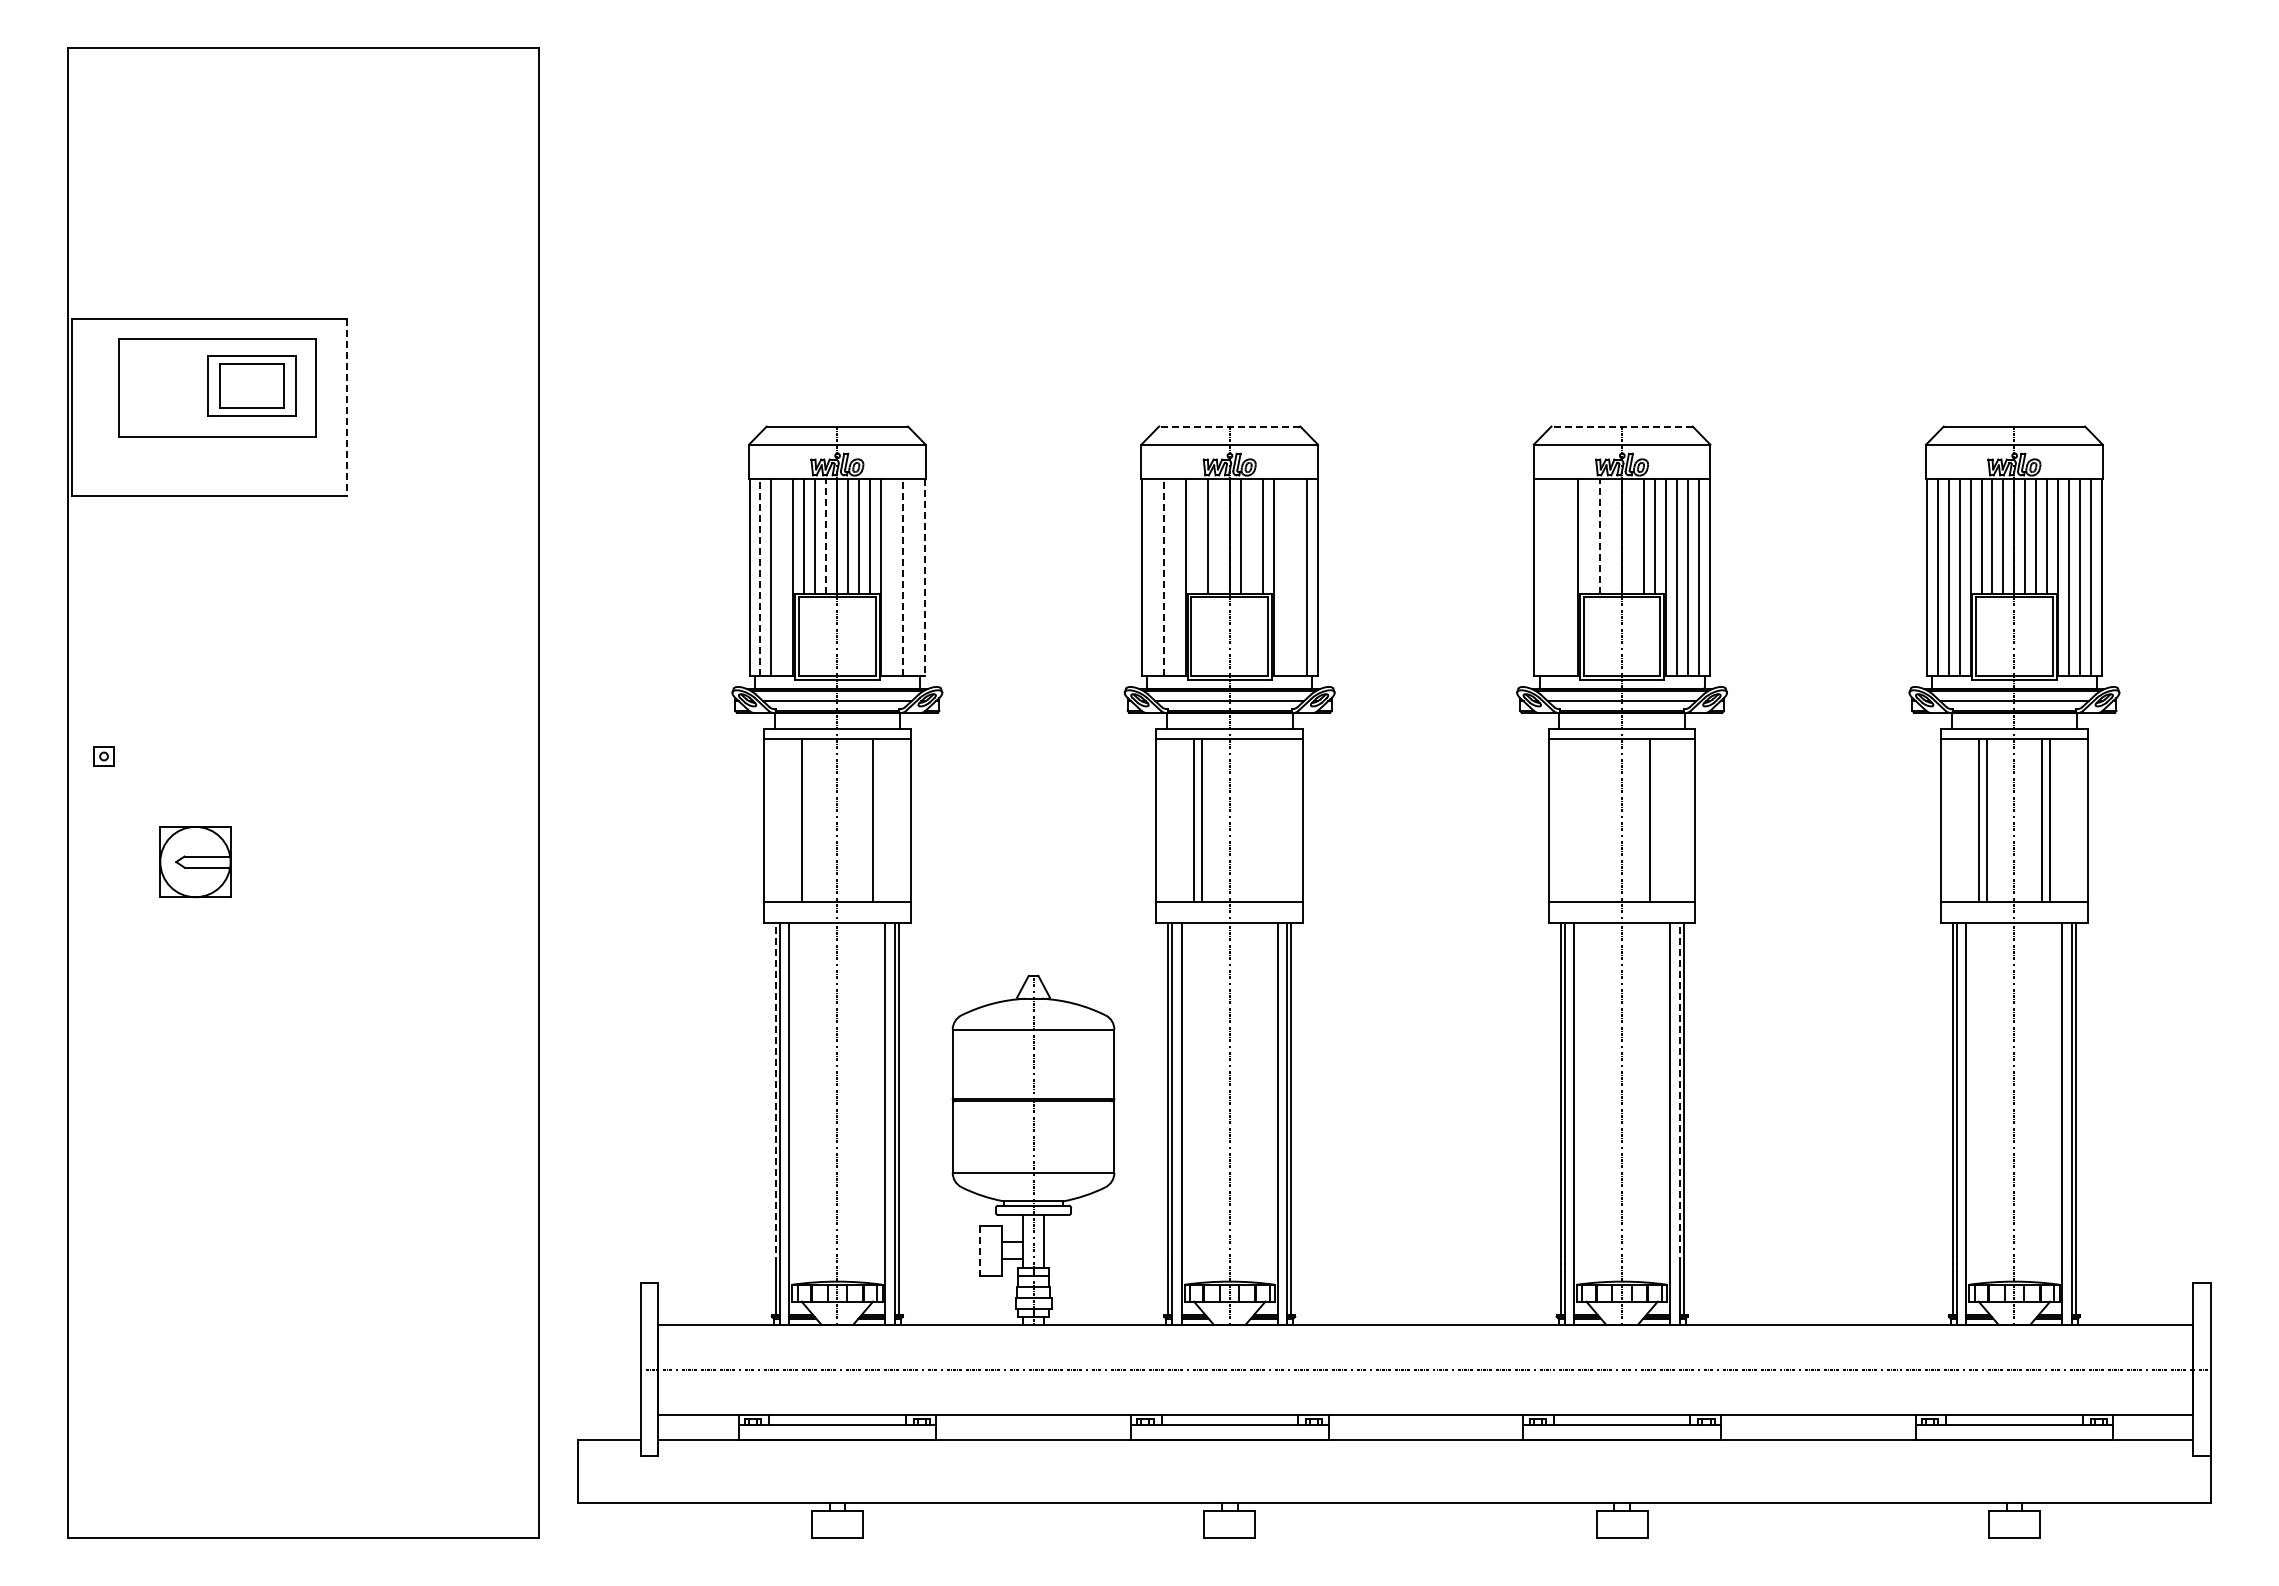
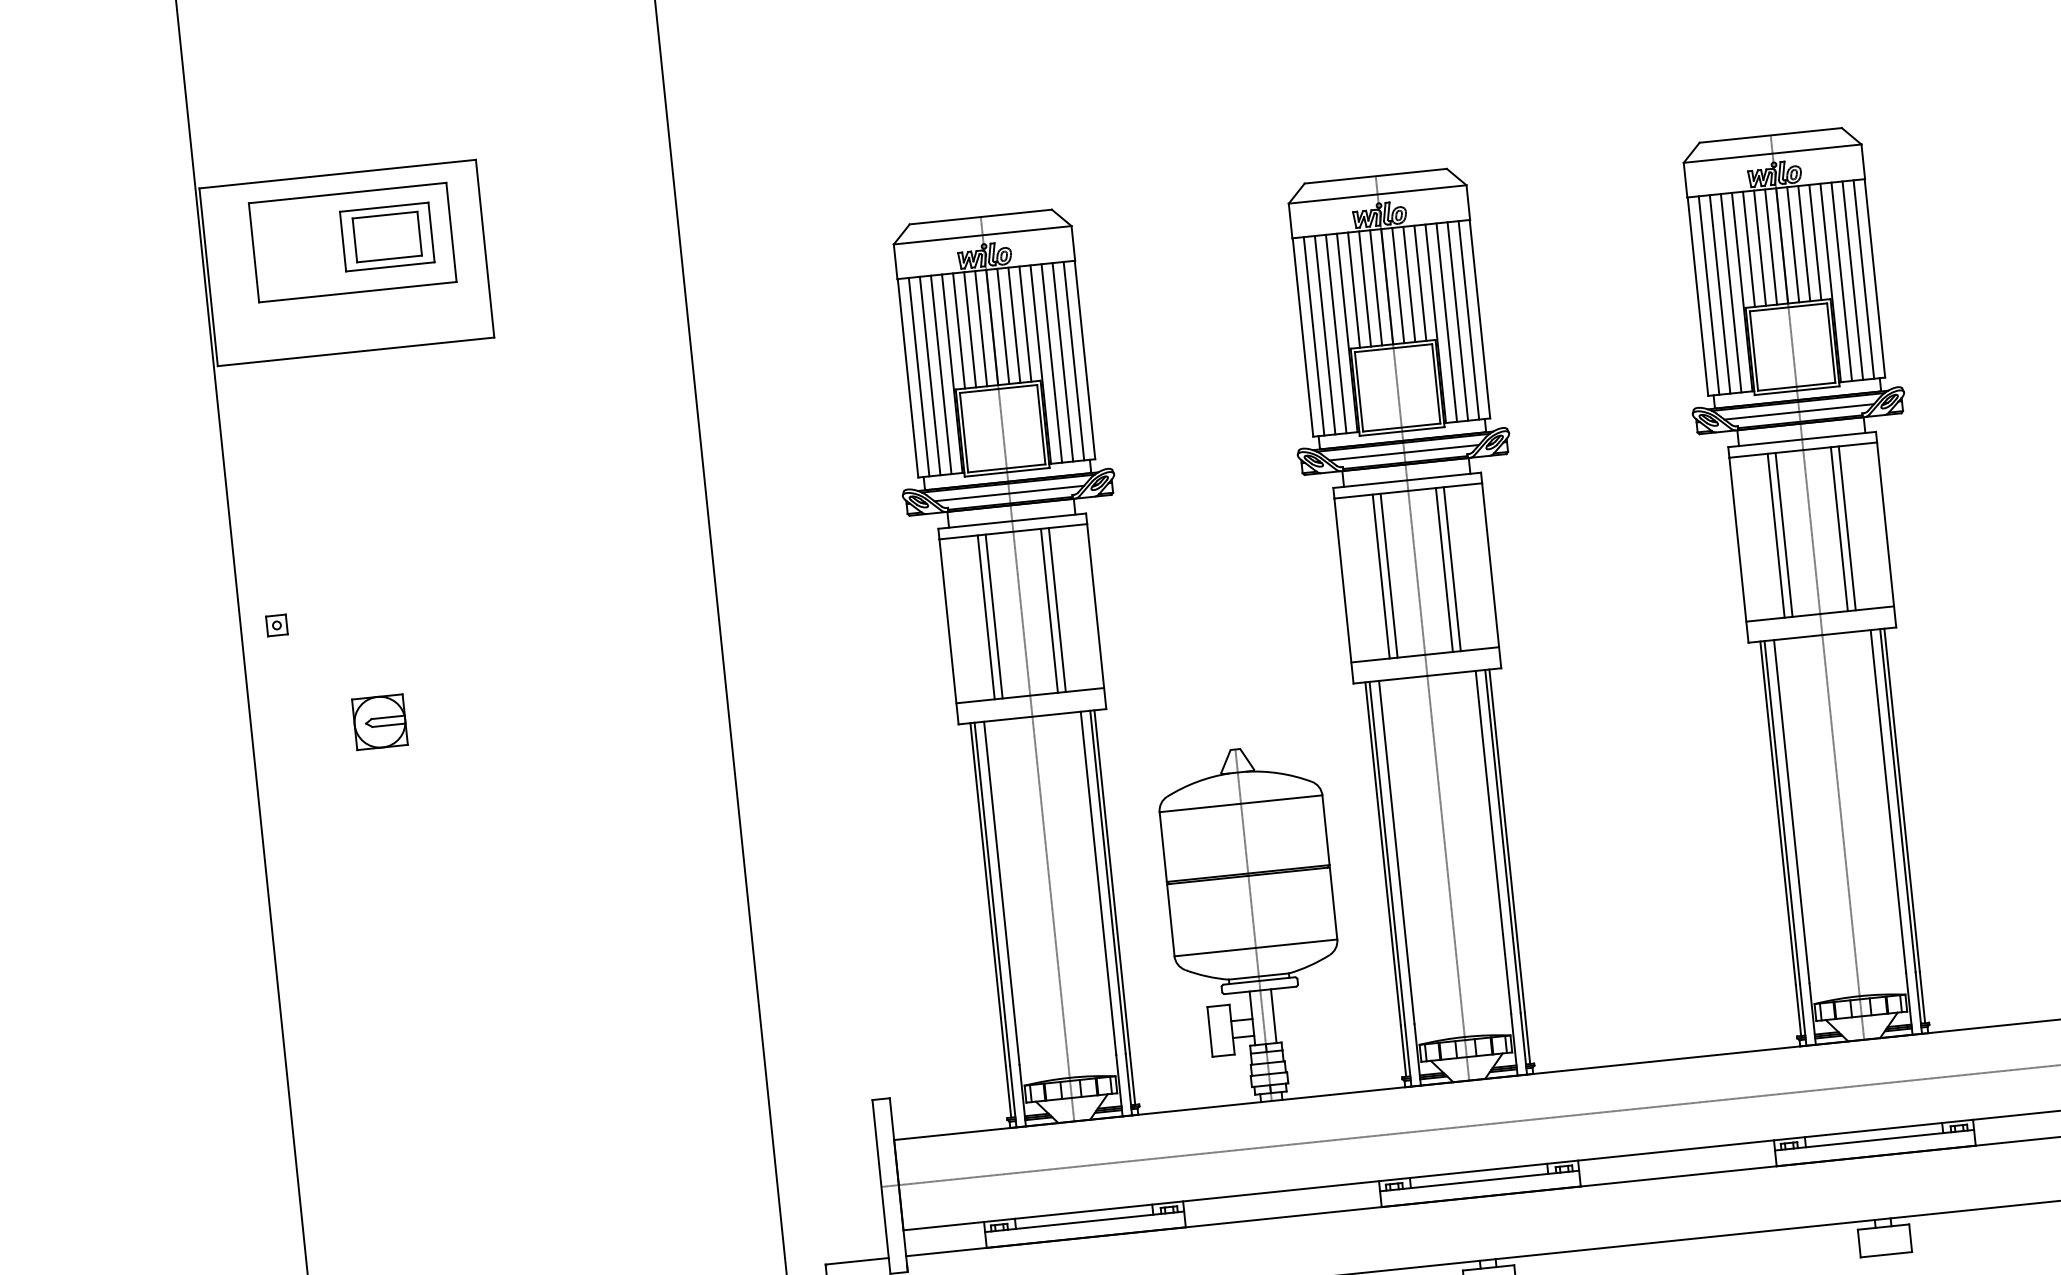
line: (346, 407) -> (484, 248), dashed -> solid
line: (1229, 426) -> (1375, 176), dashed -> solid
line: (1622, 426) -> (1771, 135), dashed -> solid
line: (826, 535) -> (981, 327), dashed -> solid
line: (1600, 535) -> (1760, 247), dashed -> solid
line: (1196, 536) -> (1353, 290), added
line: (1218, 536) -> (1375, 288), added
line: (1251, 536) -> (1409, 284), added
line: (1589, 536) -> (1749, 249), added
line: (1611, 536) -> (1771, 247), added
line: (1633, 536) -> (1793, 244), added
line: (760, 577) -> (919, 377), dashed -> solid
line: (782, 577) -> (941, 374), added
line: (892, 577) -> (1052, 363), added
line: (903, 577) -> (1063, 362), dashed -> solid
line: (914, 577) -> (1074, 360), added
line: (925, 577) -> (1085, 359), dashed -> solid
line: (1152, 577) -> (1313, 336), added
line: (1163, 577) -> (1324, 335), dashed -> solid
line: (1174, 577) -> (1335, 333), added
line: (1284, 577) -> (1446, 322), added
line: (1295, 577) -> (1457, 321), added
line: (1545, 577) -> (1709, 295), added
line: (1556, 577) -> (1720, 294), added
line: (1567, 577) -> (1731, 293), added
line: (809, 820) -> (993, 616), added
line: (864, 820) -> (1049, 610), added
line: (1257, 820) -> (1444, 569), added
line: (1265, 820) -> (1452, 569), added
line: (1586, 820) -> (1775, 535), added
line: (1594, 820) -> (1783, 534), added
line: (1657, 820) -> (1847, 528), added
part: (195, 861) -> (379, 721), size x0.71
line: (775, 1092) -> (987, 893), dashed -> solid
line: (1679, 1092) -> (1897, 799), dashed -> solid
line: (979, 1250) -> (1209, 1031), dashed -> solid

